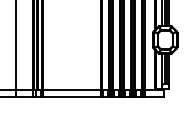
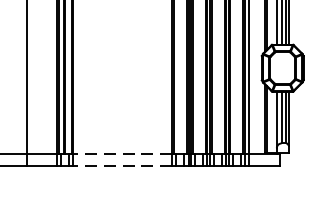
line: (71, 90) -> (122, 154), solid -> dashed
line: (71, 97) -> (122, 166), solid -> dashed

